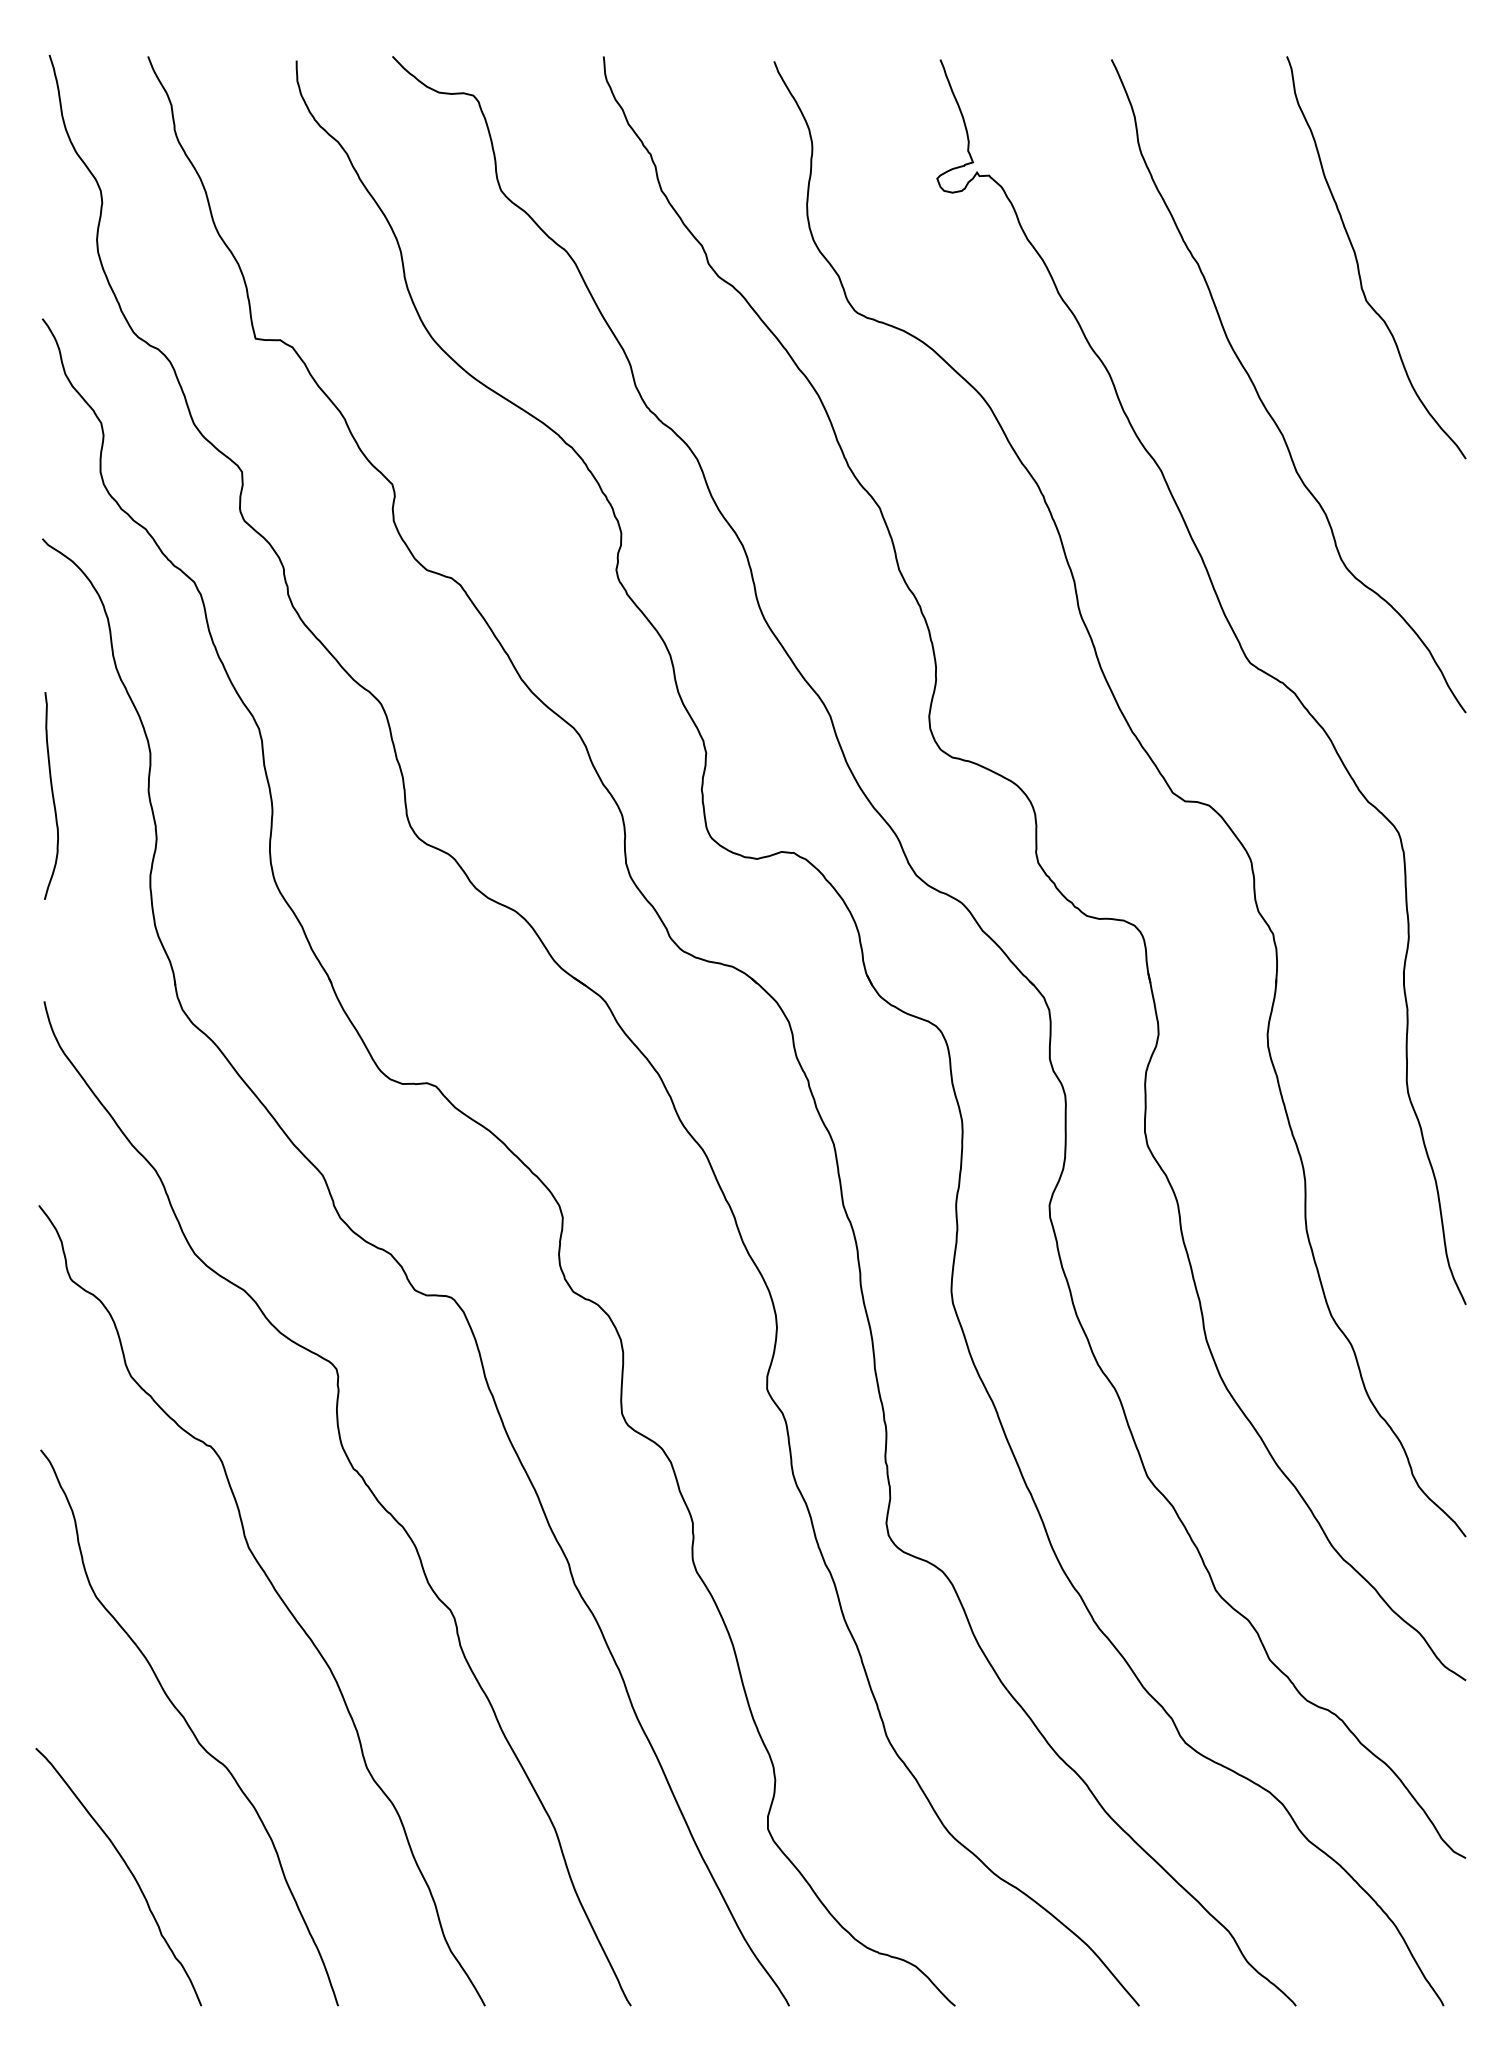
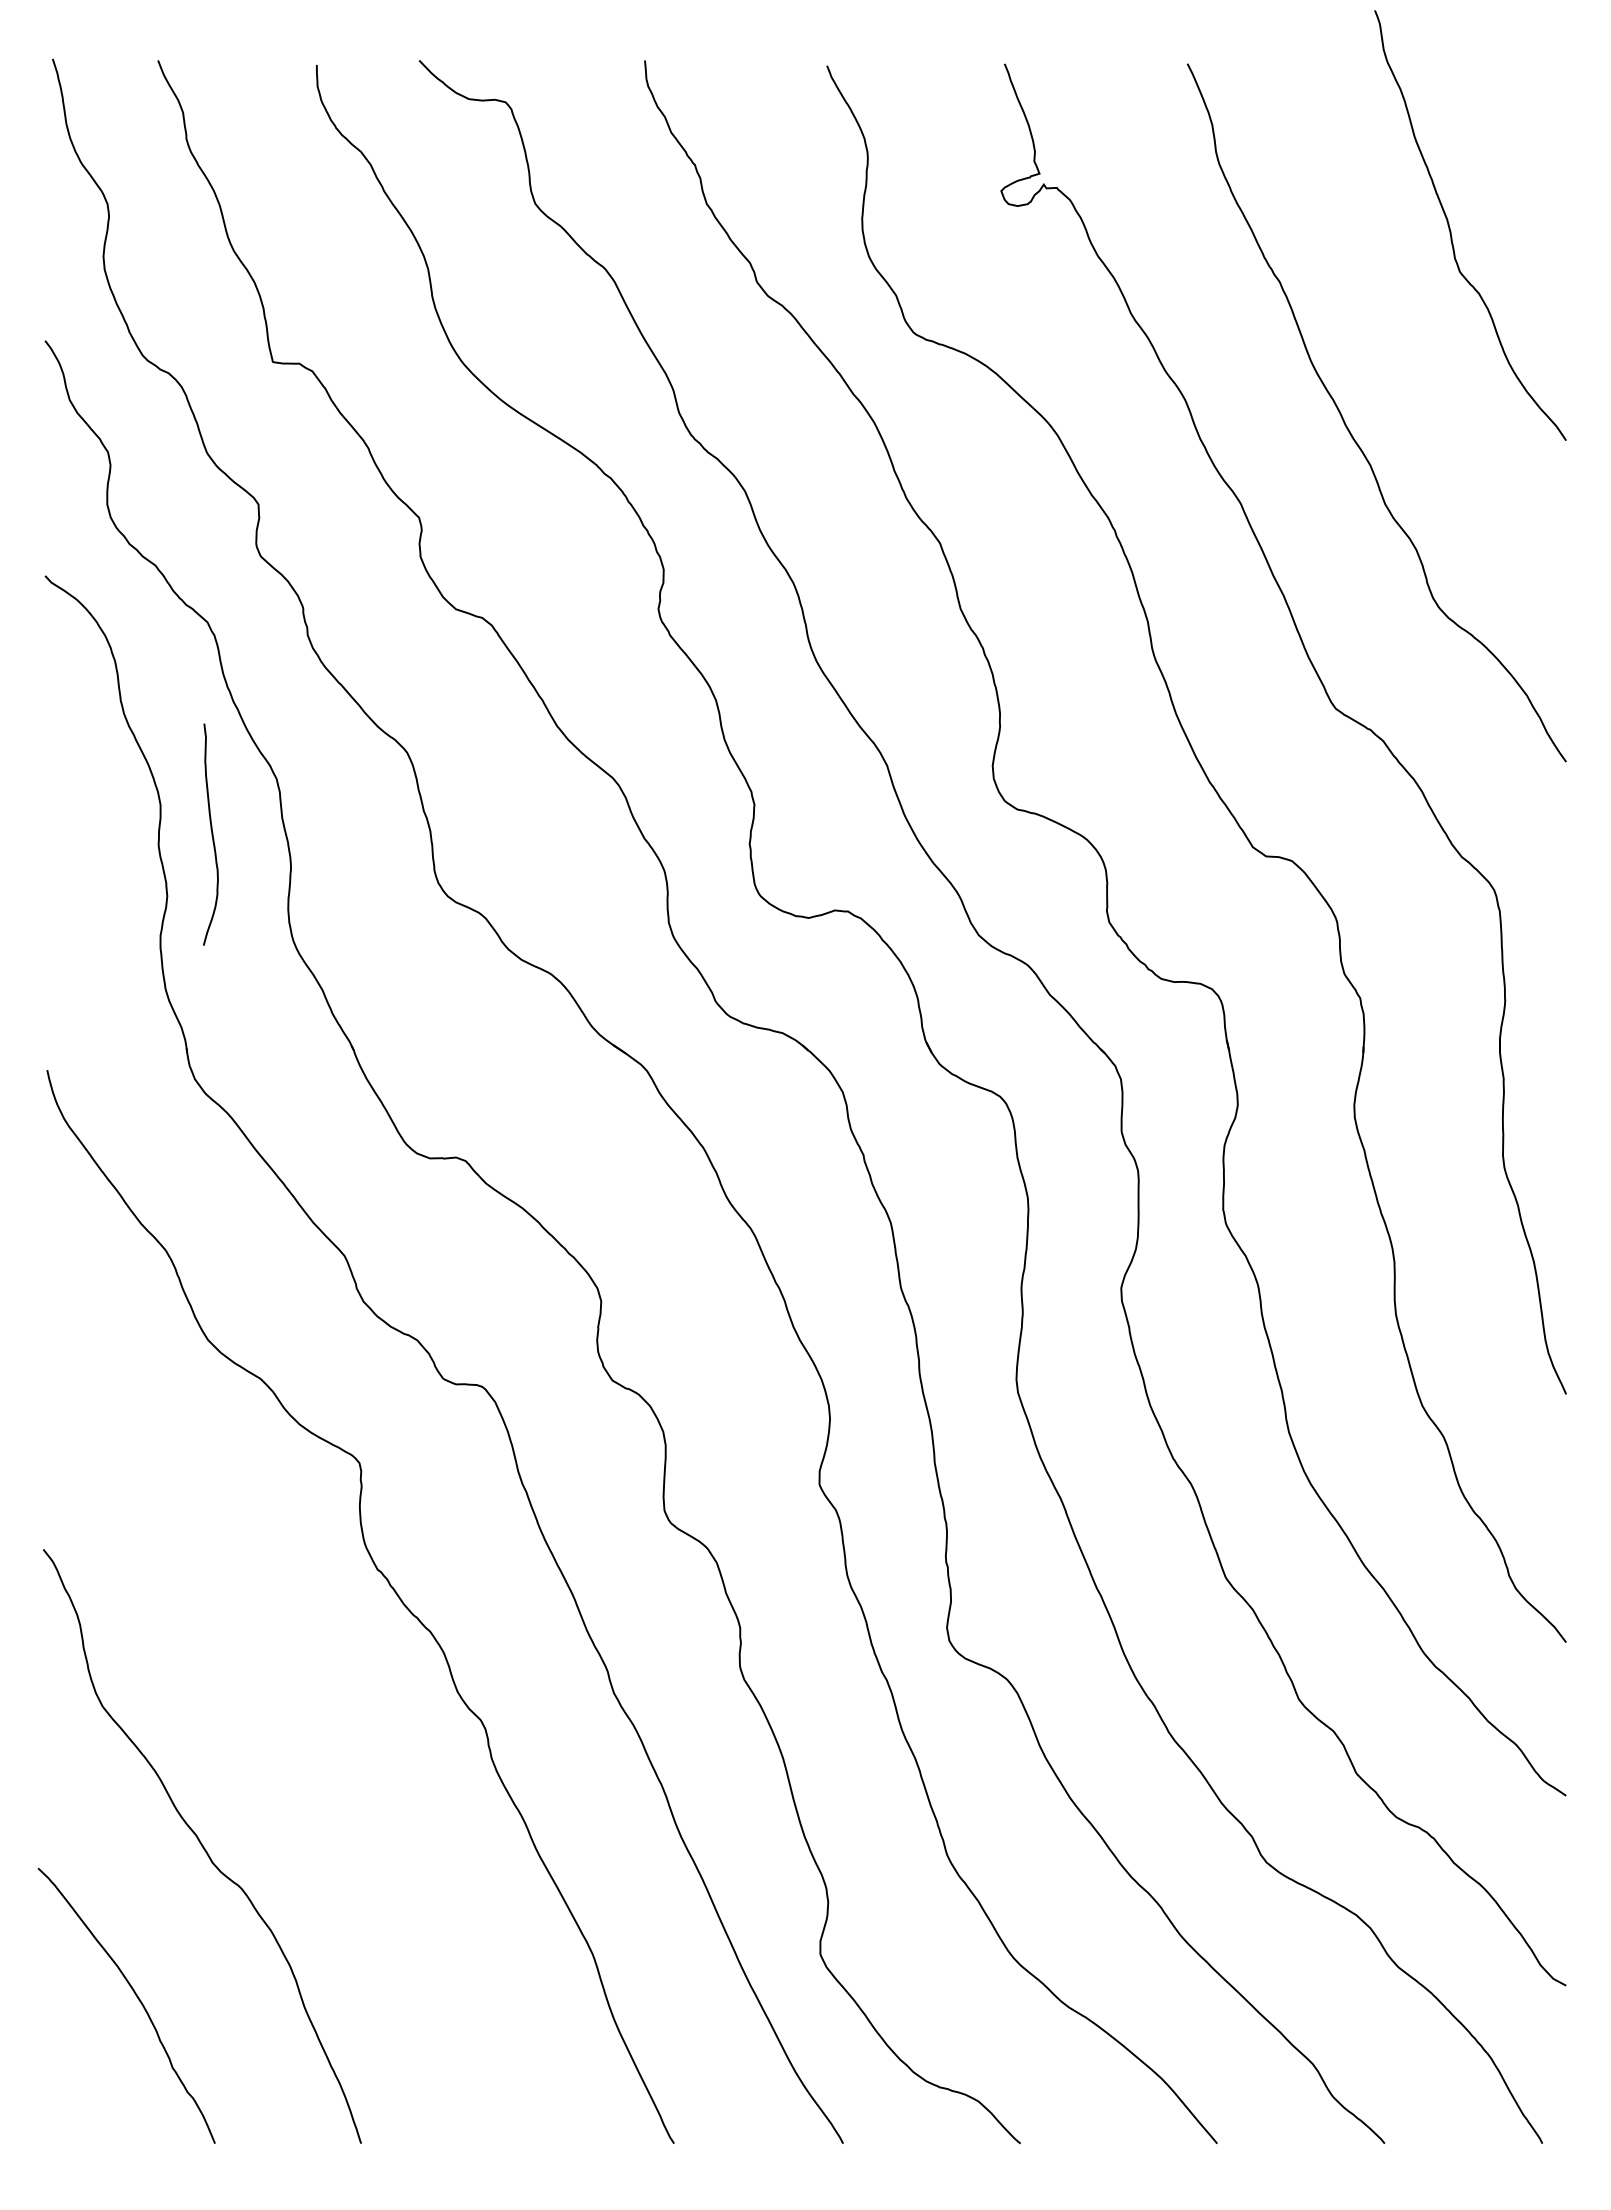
curve: (1358, 263) -> (1451, 231), moved
curve: (52, 795) -> (211, 834), moved
curve: (276, 1594) -> (295, 1703), removed

